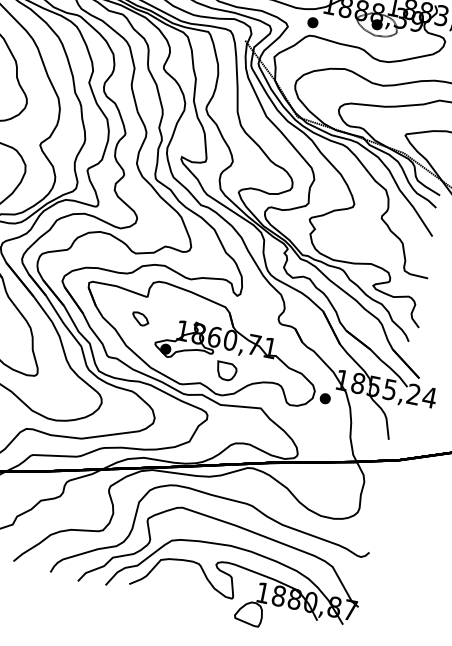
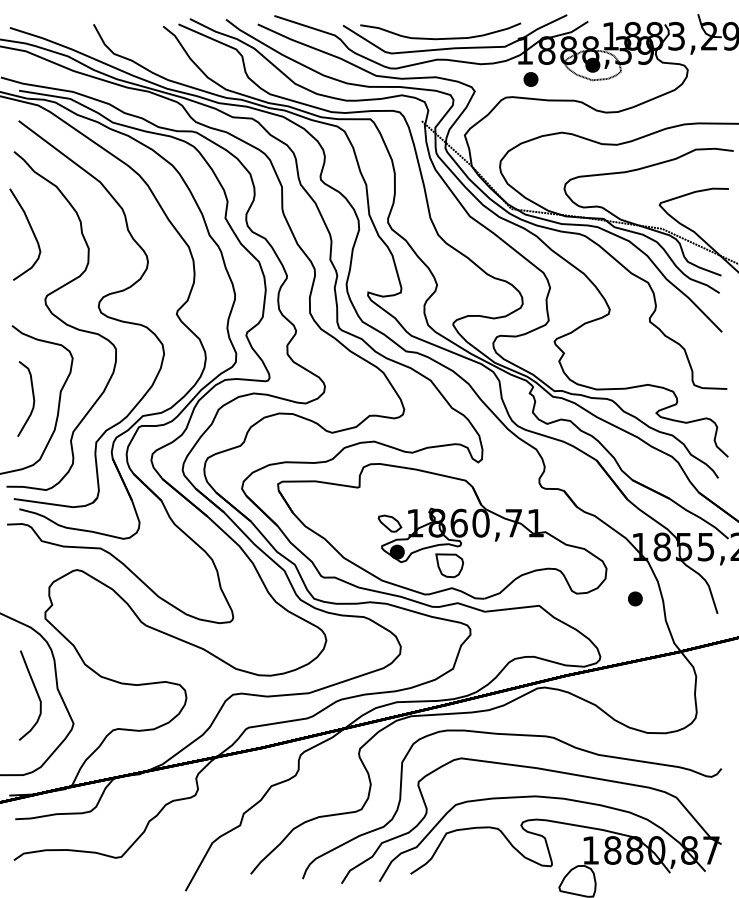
part: (312, 22) -> (530, 79), moved
part: (140, 318) -> (389, 523), moved
part: (226, 371) -> (449, 565), moved
part: (325, 398) -> (635, 598), moved

